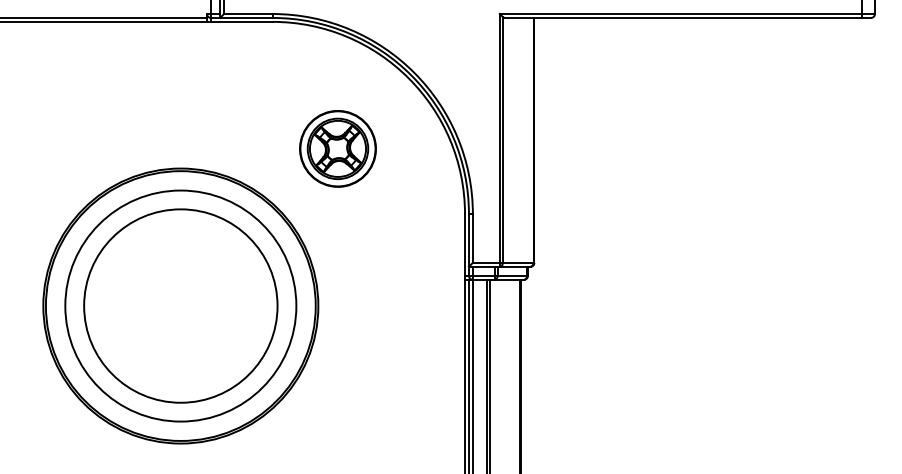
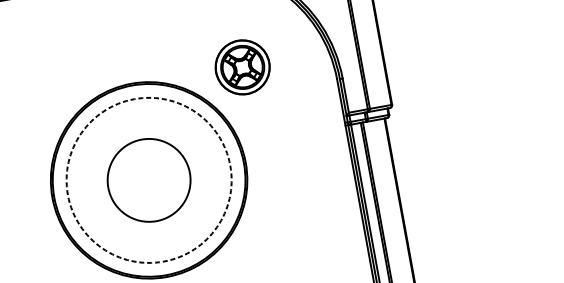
part: (337, 148) -> (242, 67), moved
circle: (180, 305) -> (148, 180), size x0.6
circle: (180, 305) -> (148, 180), solid -> dashed

